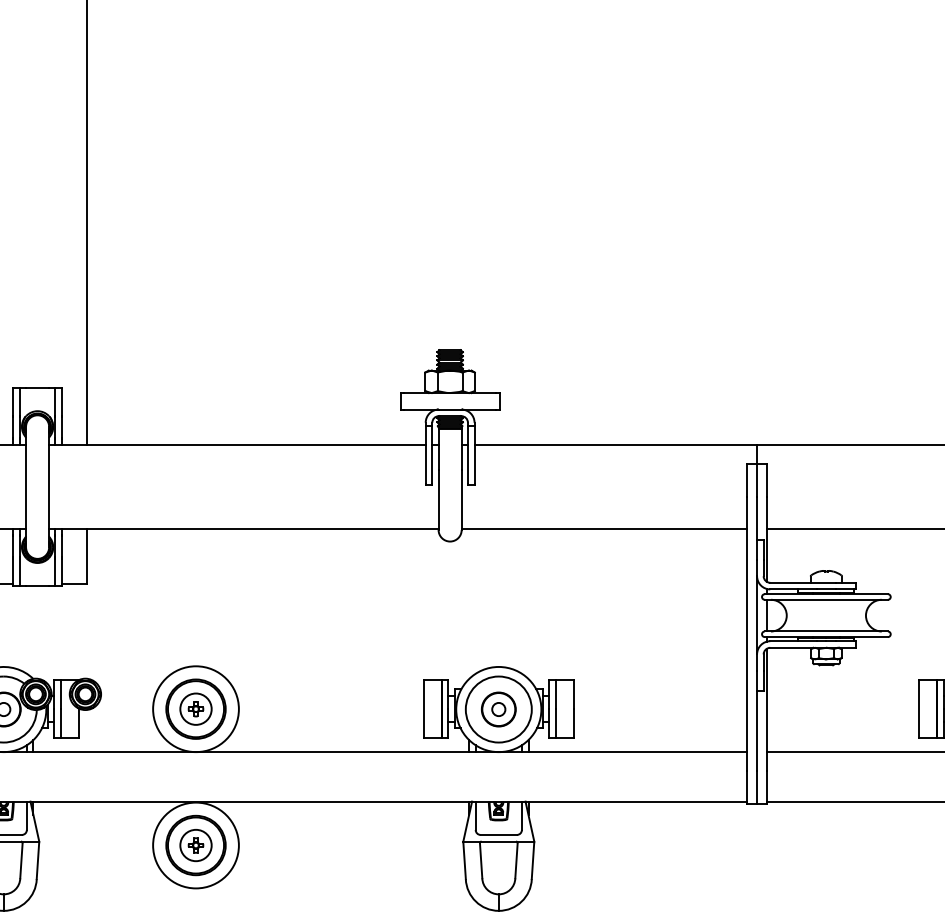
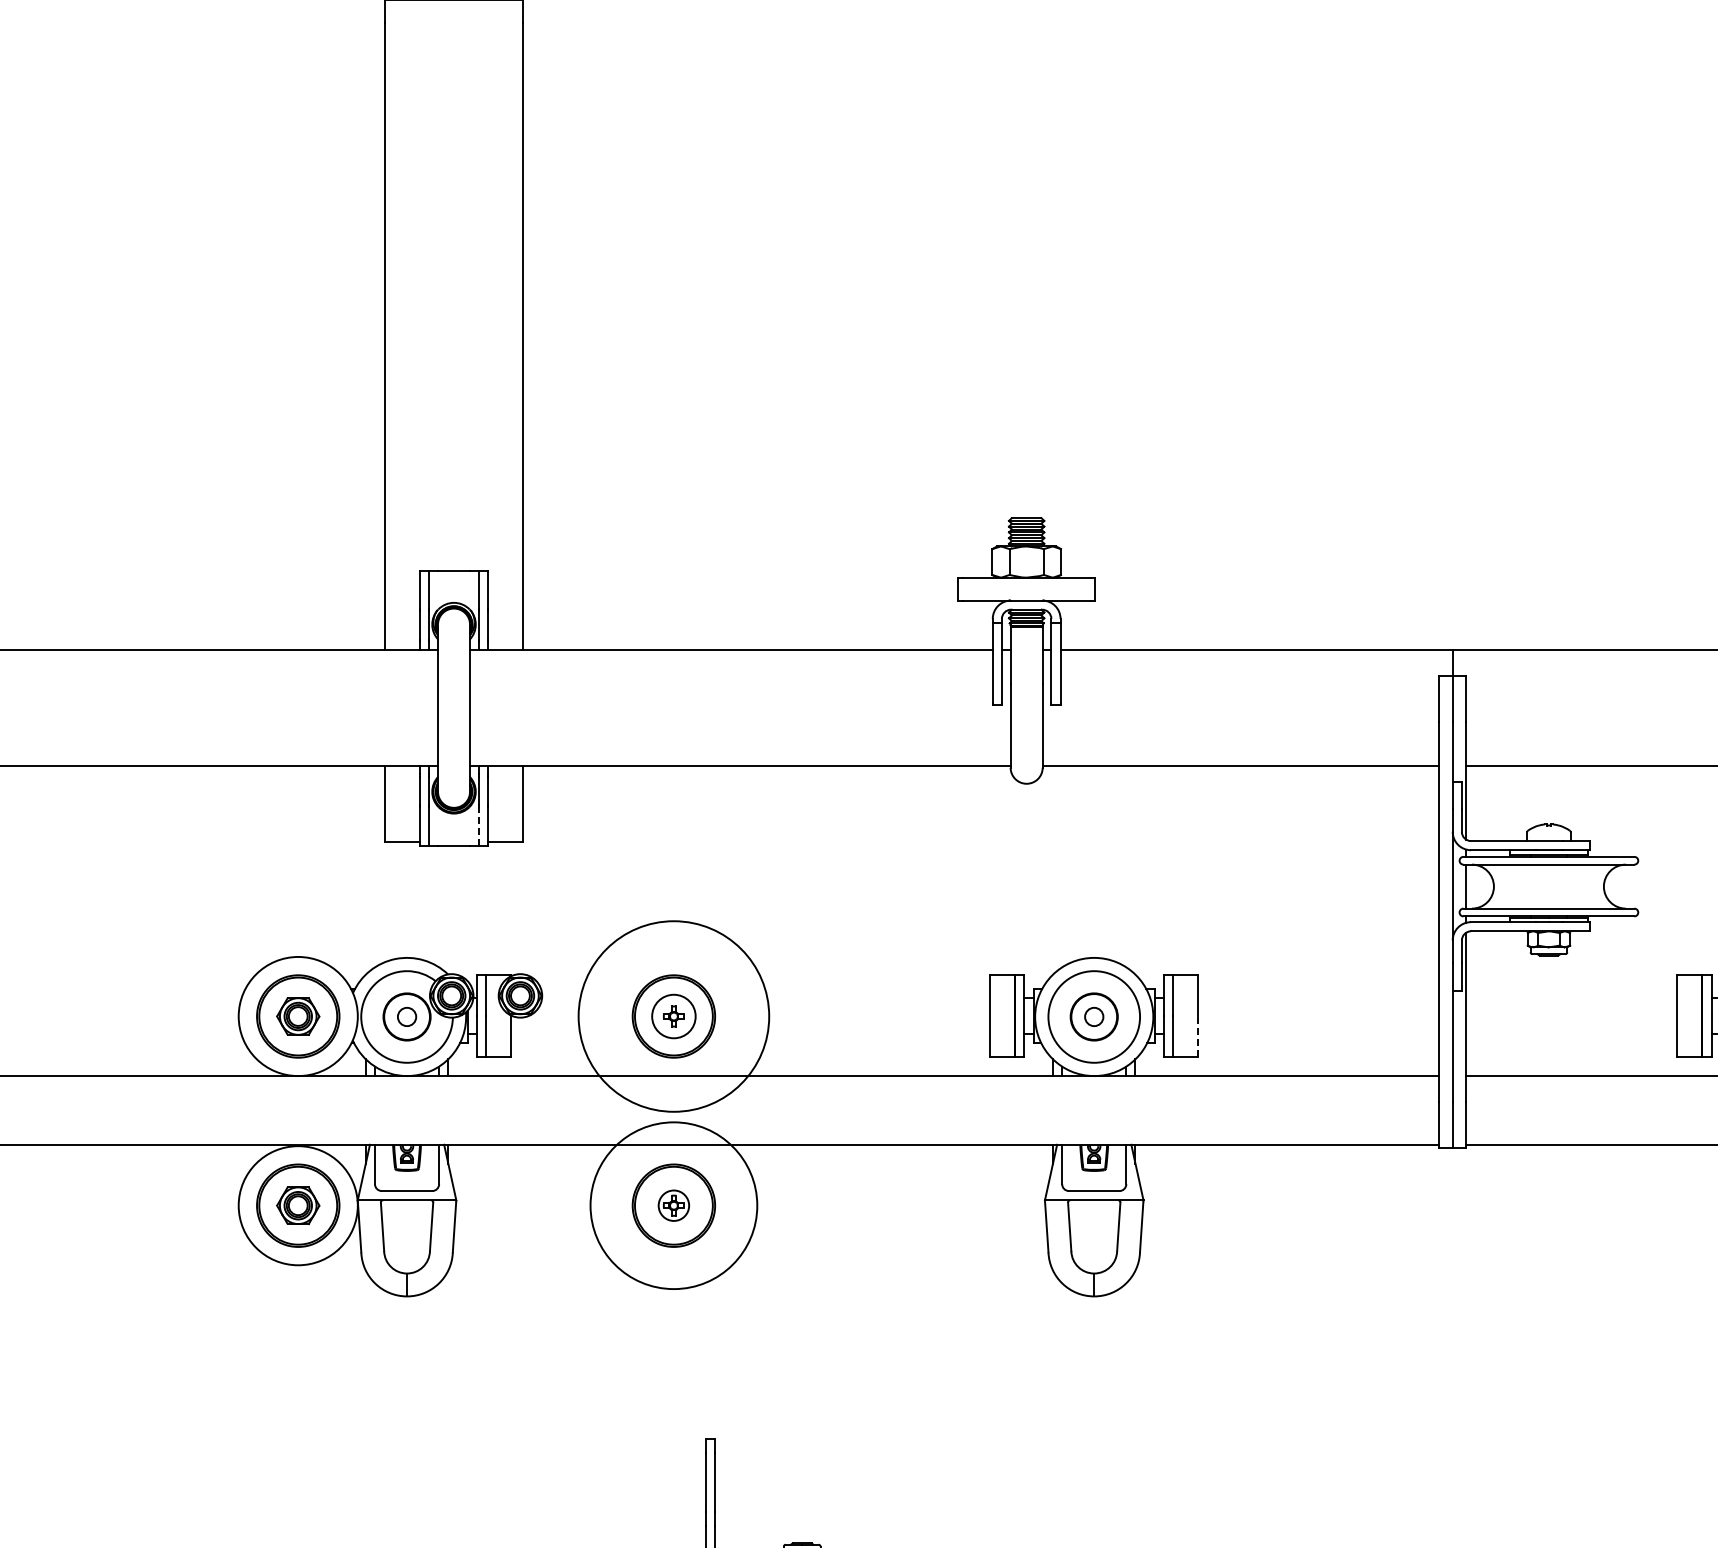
line: (55, 572) -> (478, 826), solid -> dashed
circle: (195, 709) -> (673, 1016), size x1.6
line: (573, 722) -> (1198, 1035), solid -> dashed
circle: (195, 845) -> (673, 1205), size x0.7
circle: (195, 845) -> (673, 1205), size x1.4

